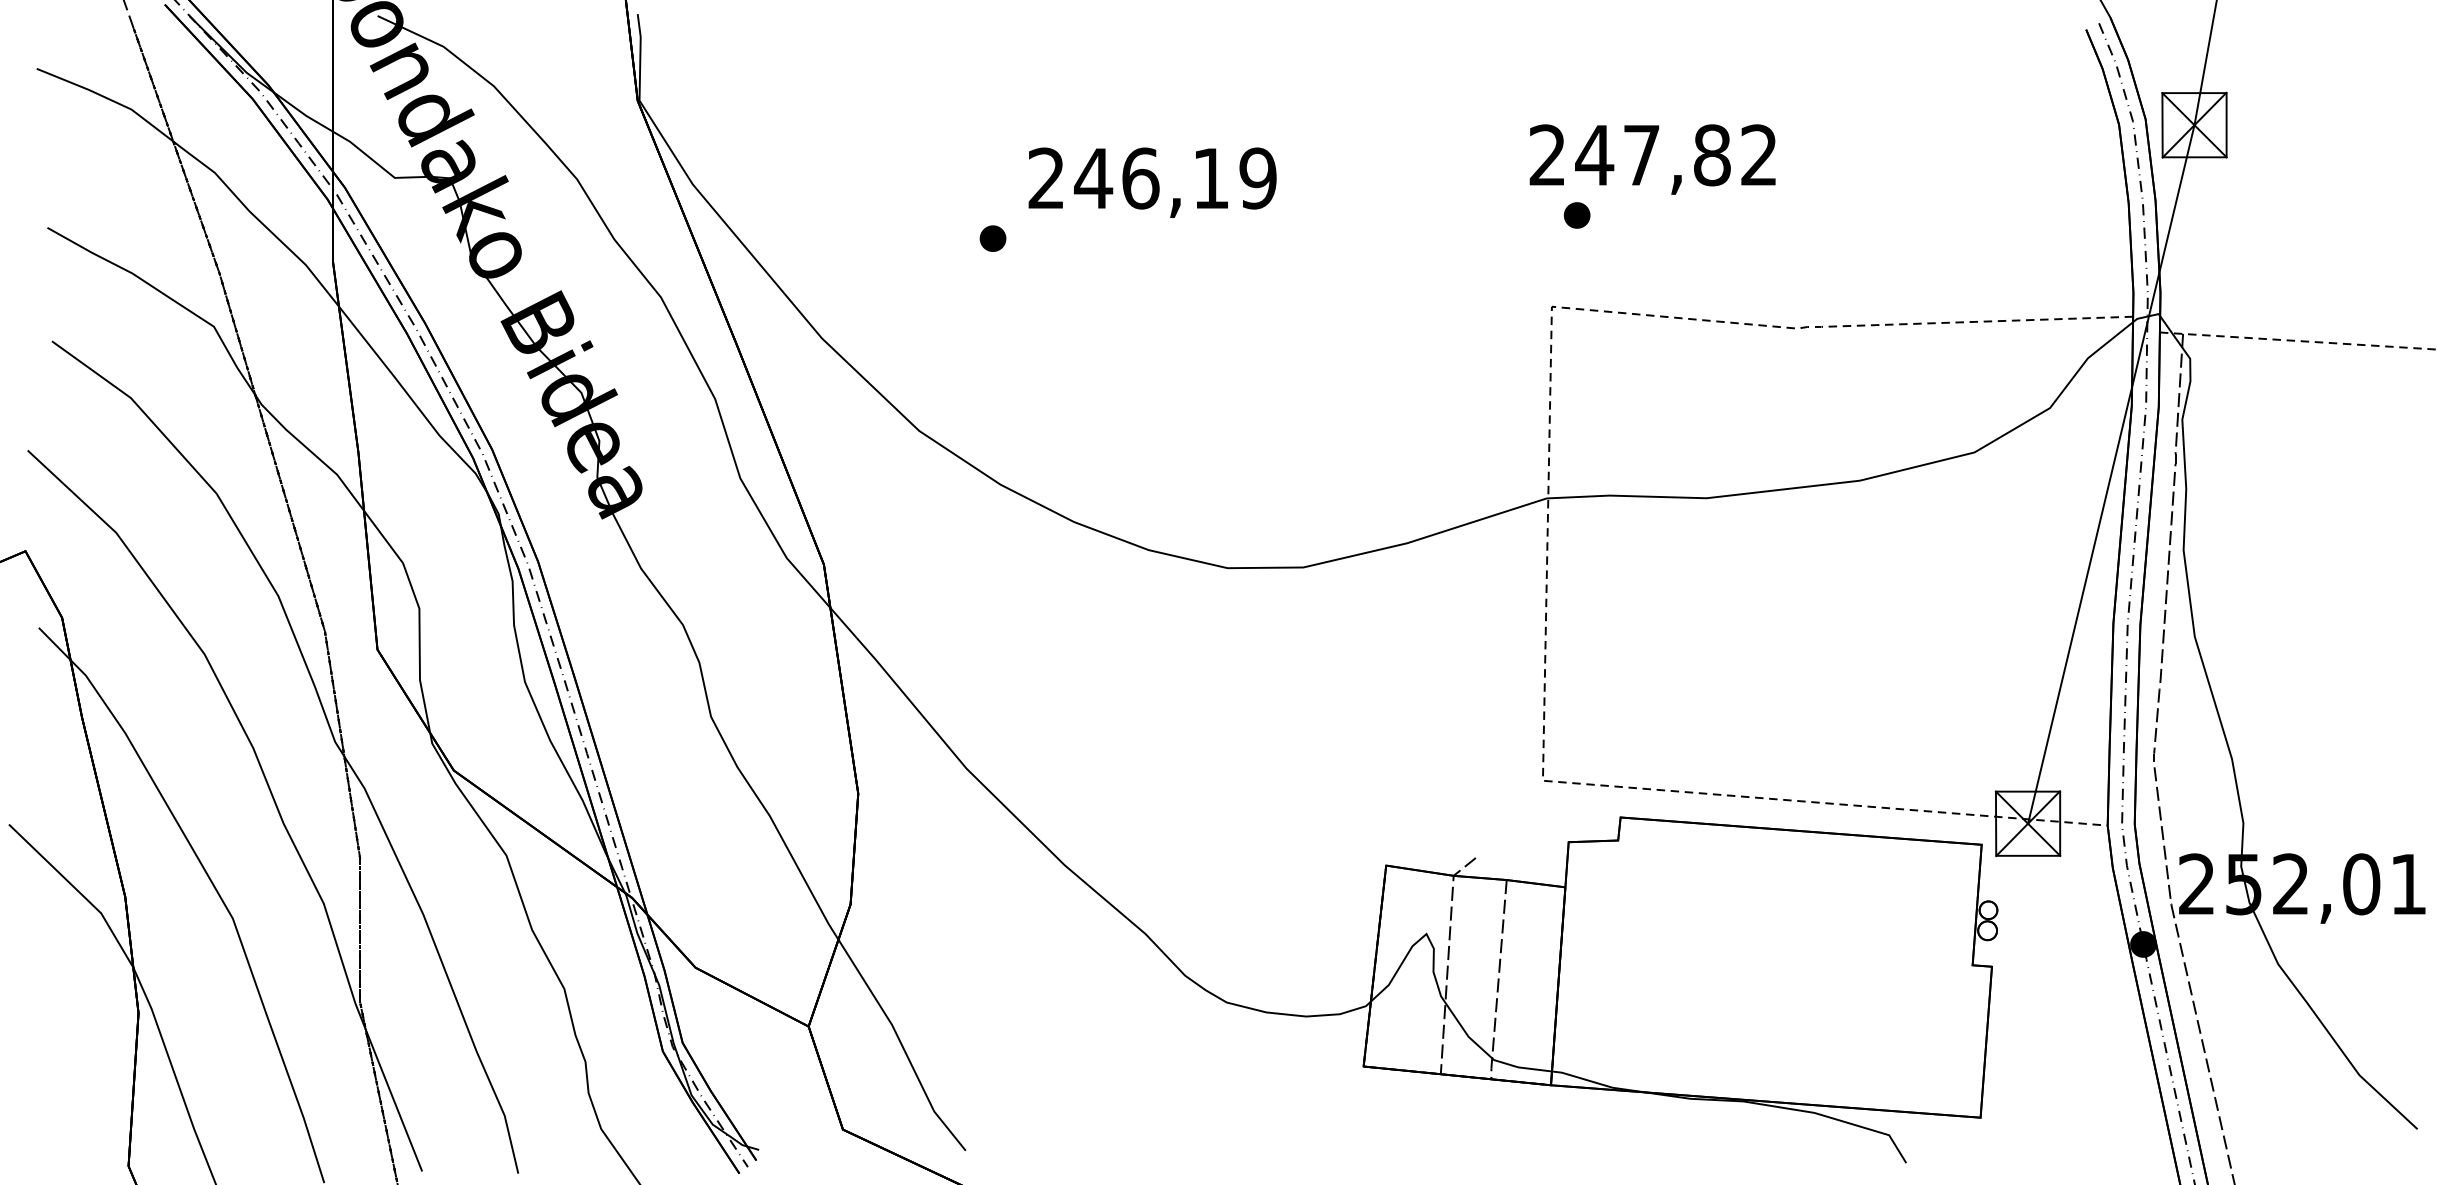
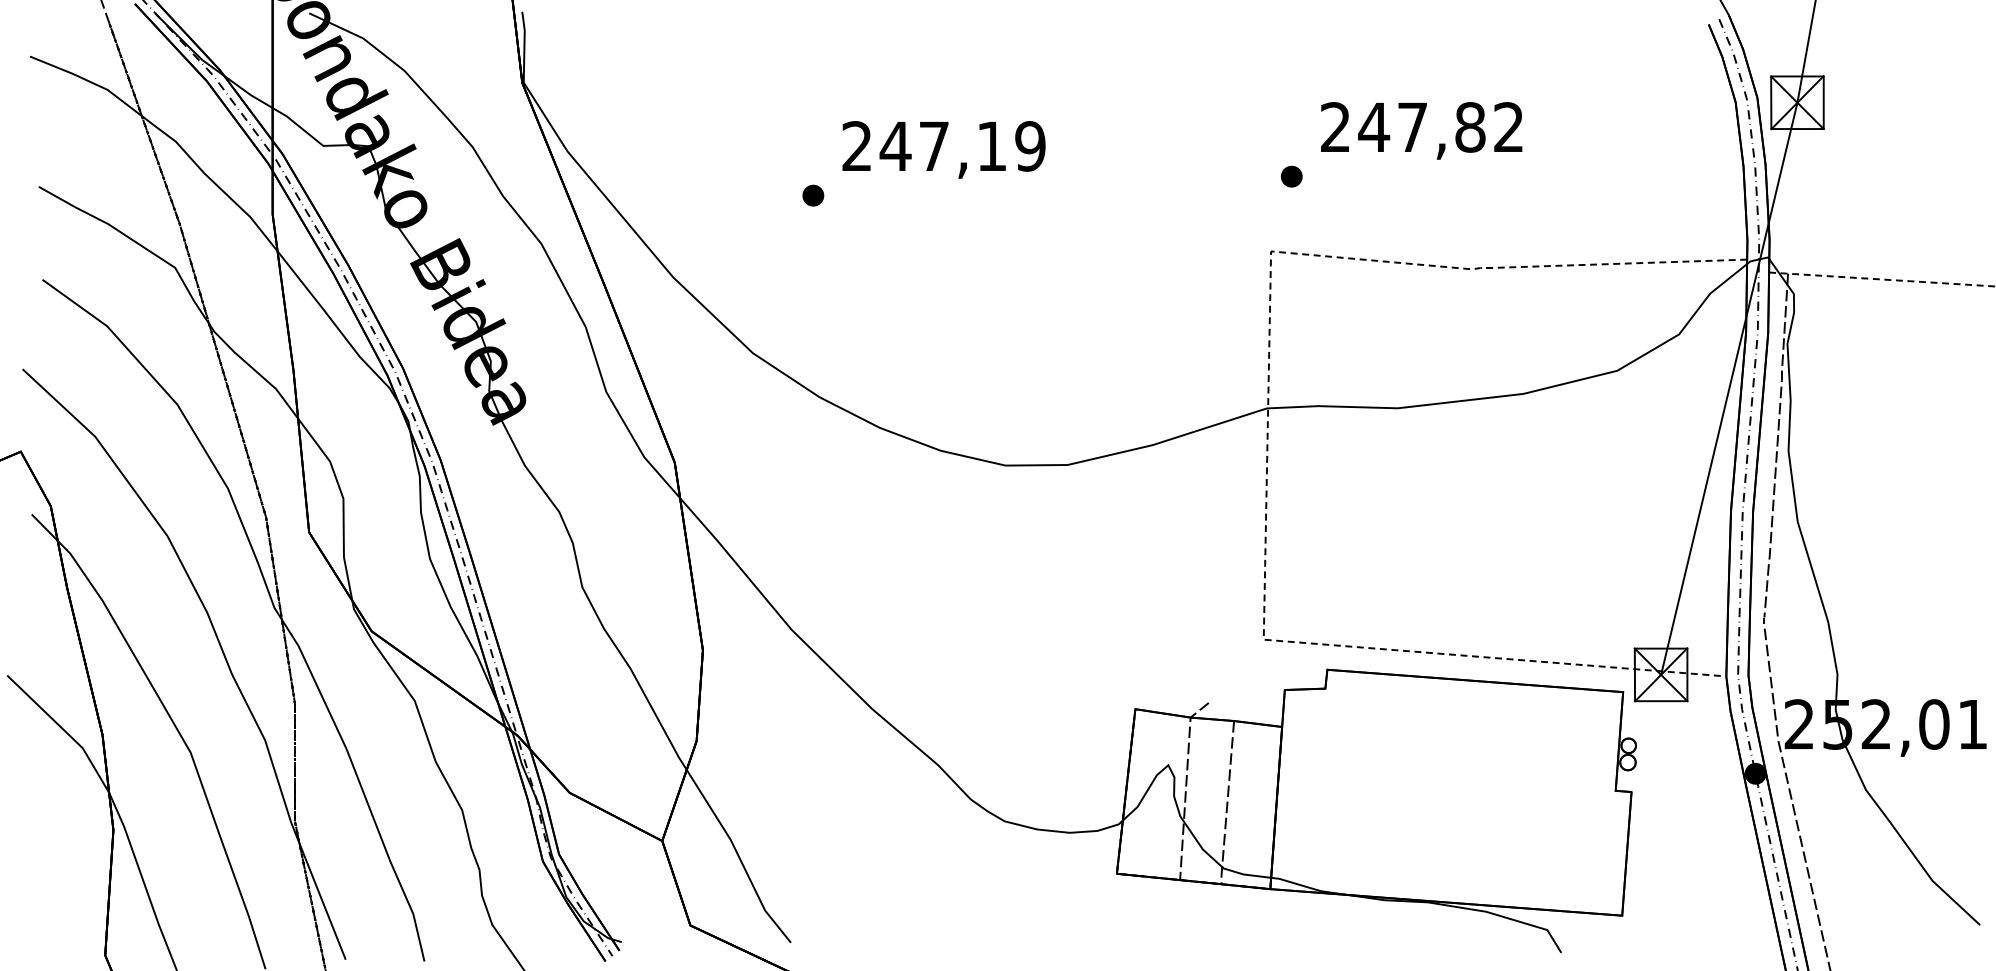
text: (1652, 159) -> (1421, 130), moved
text: (1140, 178) -> (934, 146), 246,19 -> 247,19

